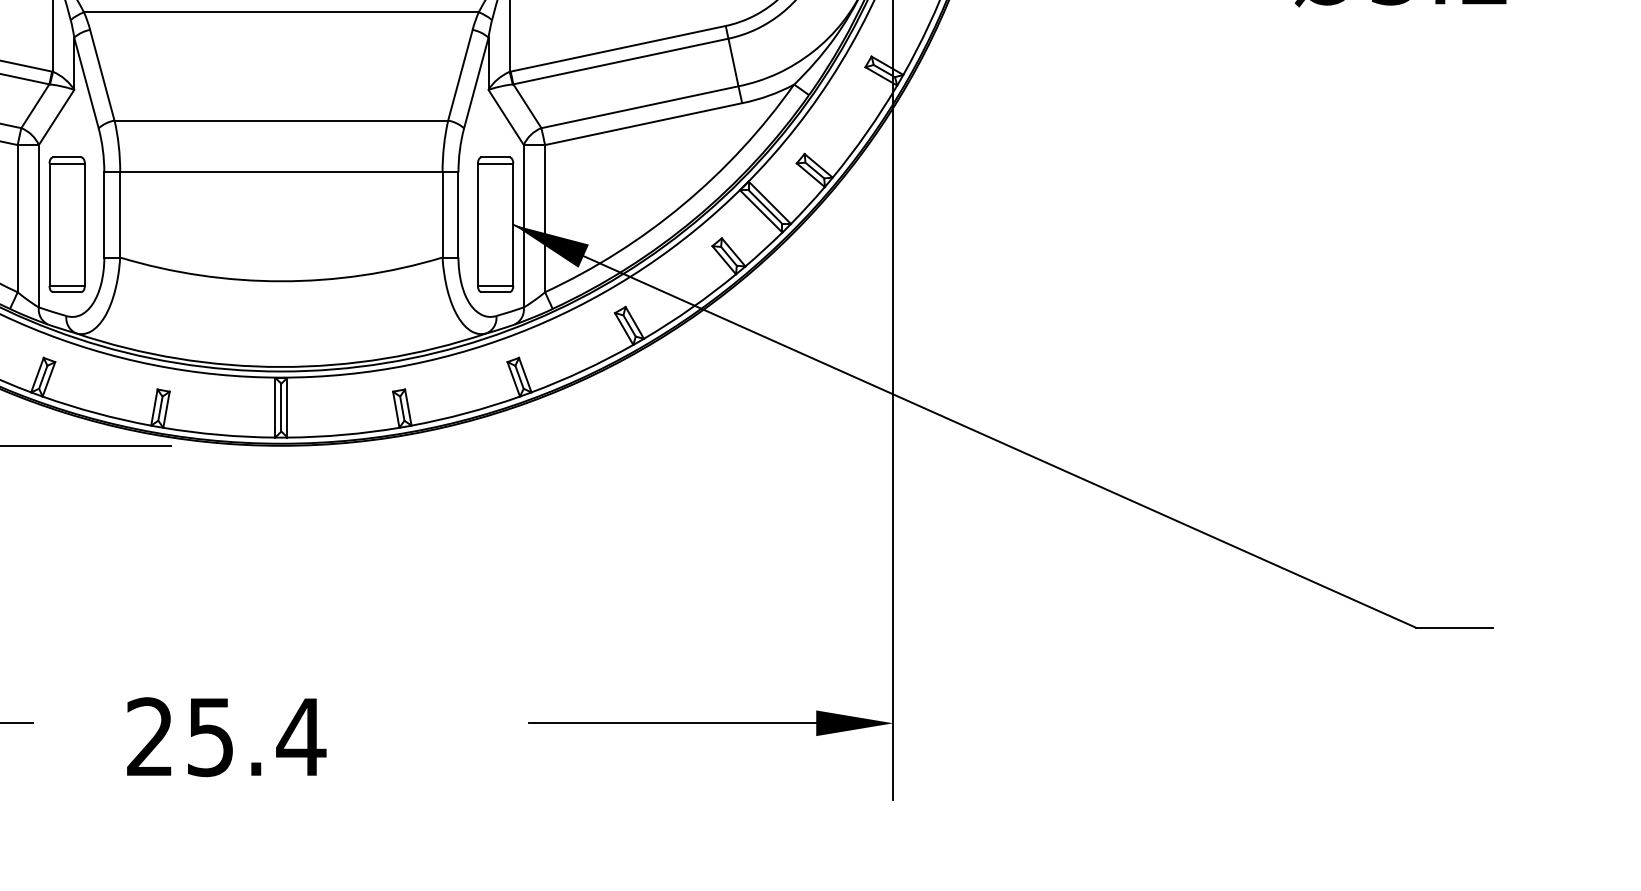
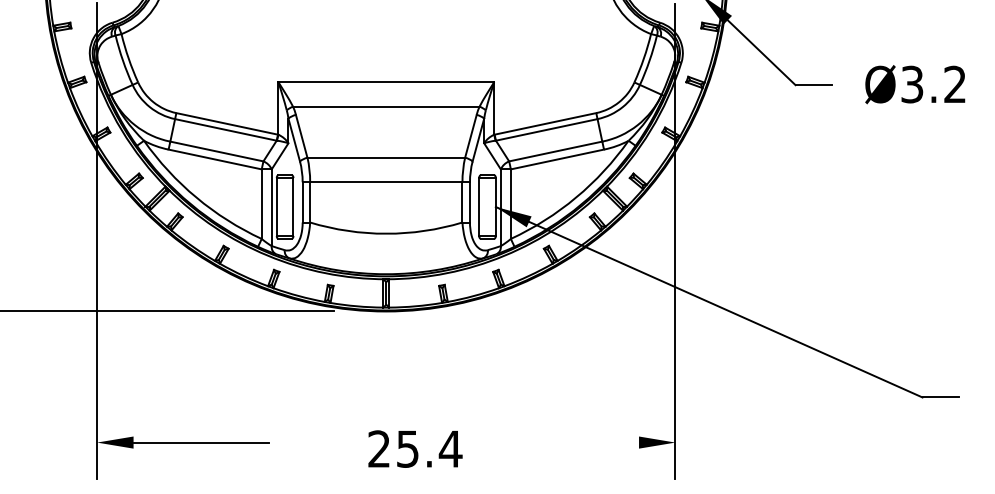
line: (673, 723) -> (571, 442), removed
text: (226, 735) -> (415, 448), moved

